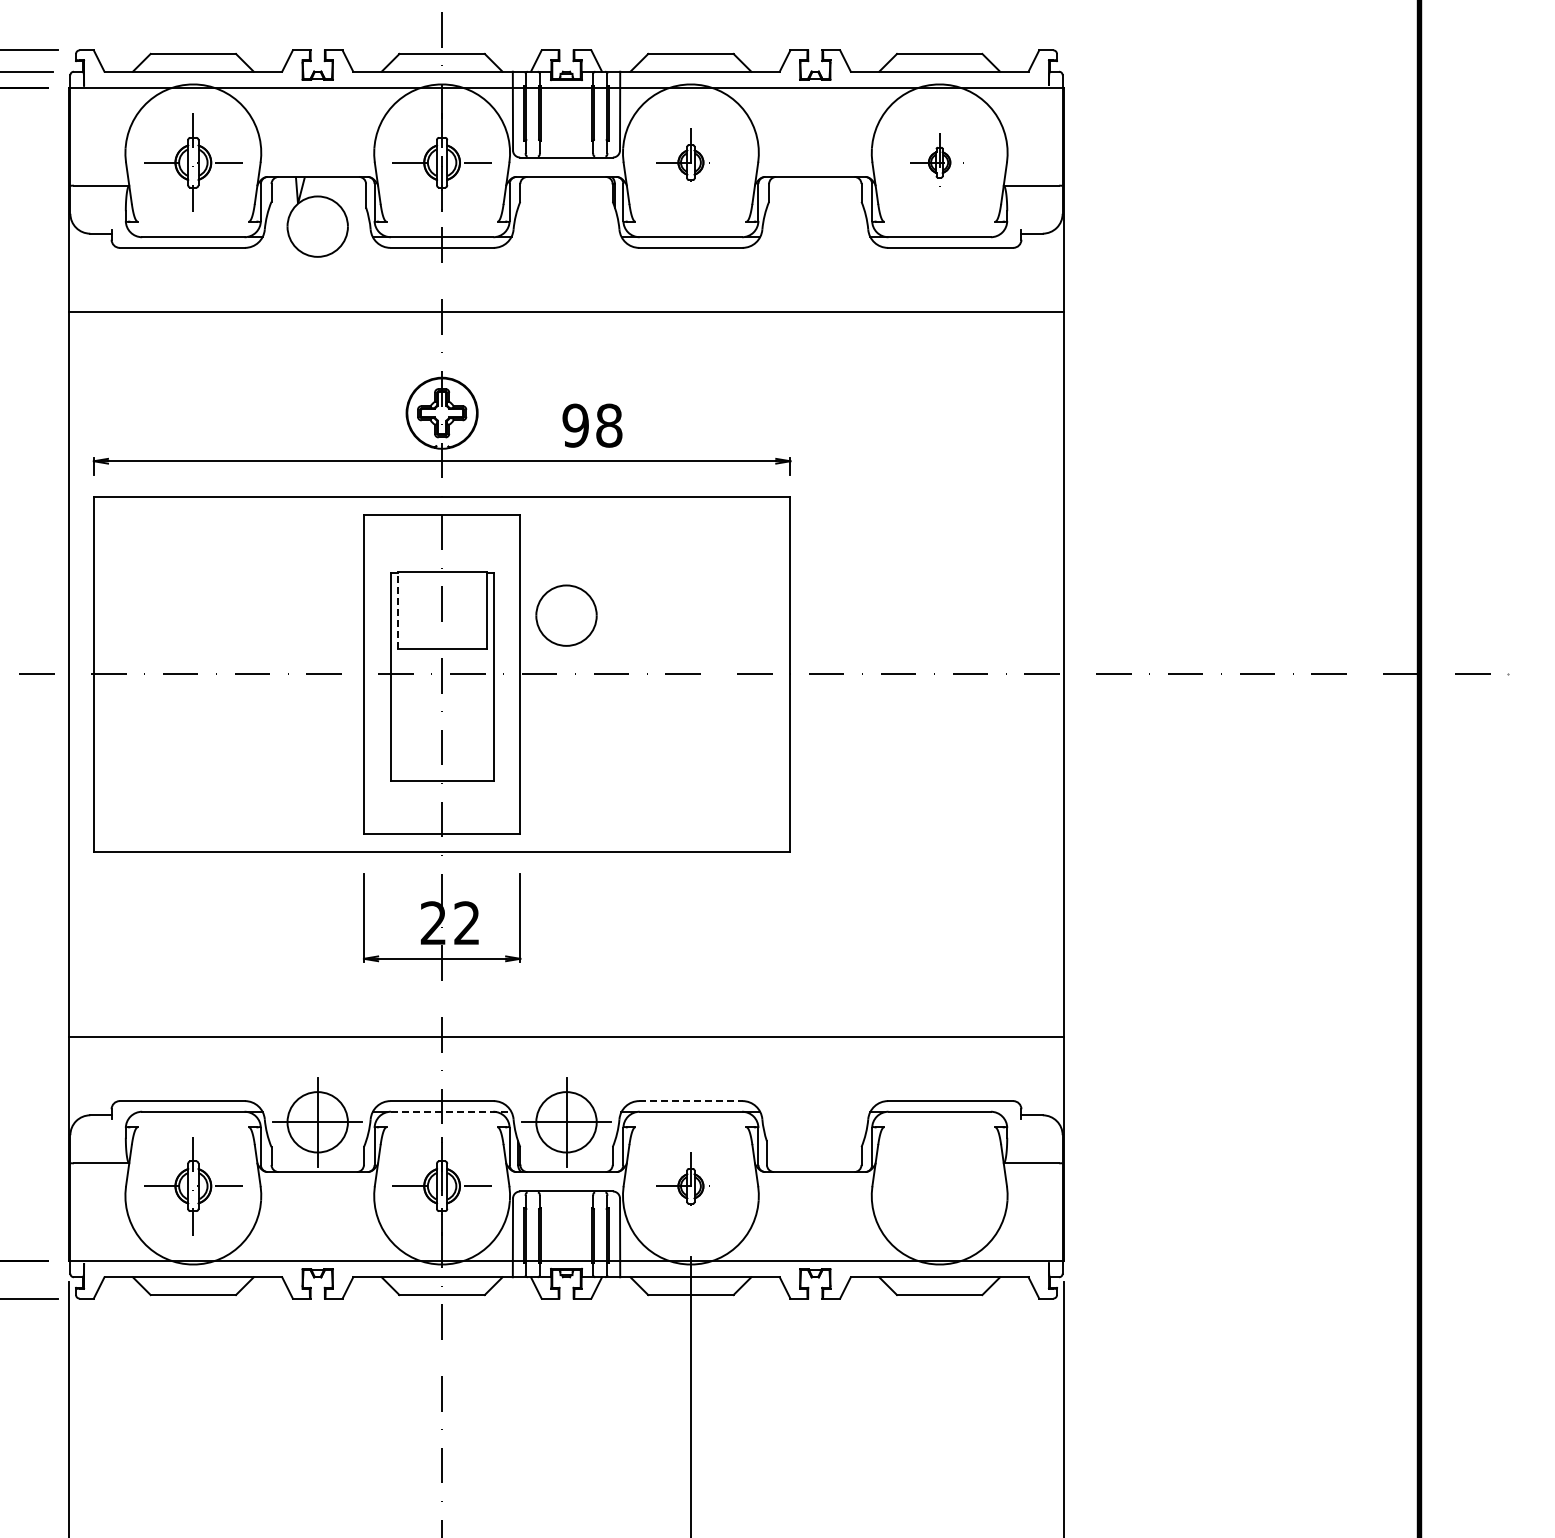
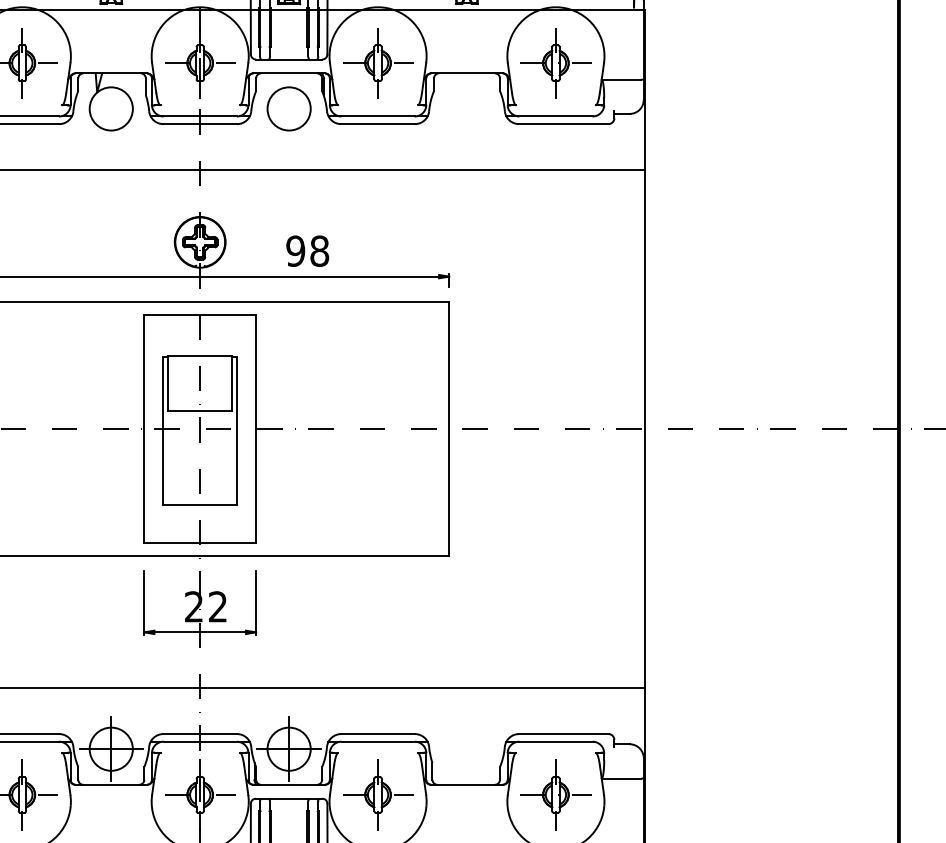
part: (690, 162) -> (377, 63), size x1.43
part: (939, 162) -> (555, 63), size x1.67
line: (397, 610) -> (168, 383), dashed -> solid
part: (566, 615) -> (289, 108), moved
line: (690, 1101) -> (377, 734), dashed -> solid
line: (451, 1111) -> (206, 741), dashed -> solid
part: (690, 1186) -> (377, 795), size x1.43
part: (939, 1186) -> (555, 795), added

